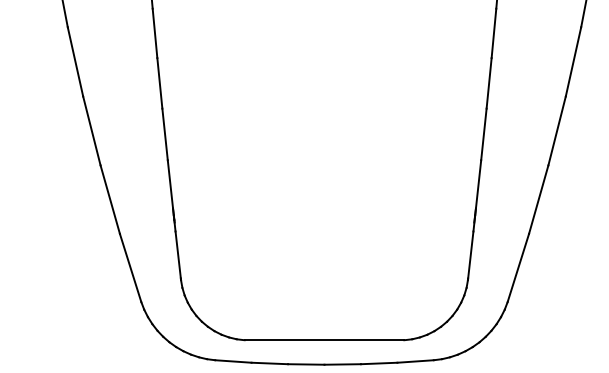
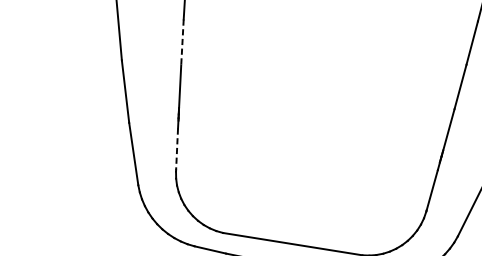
line: (165, 134) -> (182, 42), solid -> dashed
line: (178, 254) -> (177, 148), solid -> dashed

